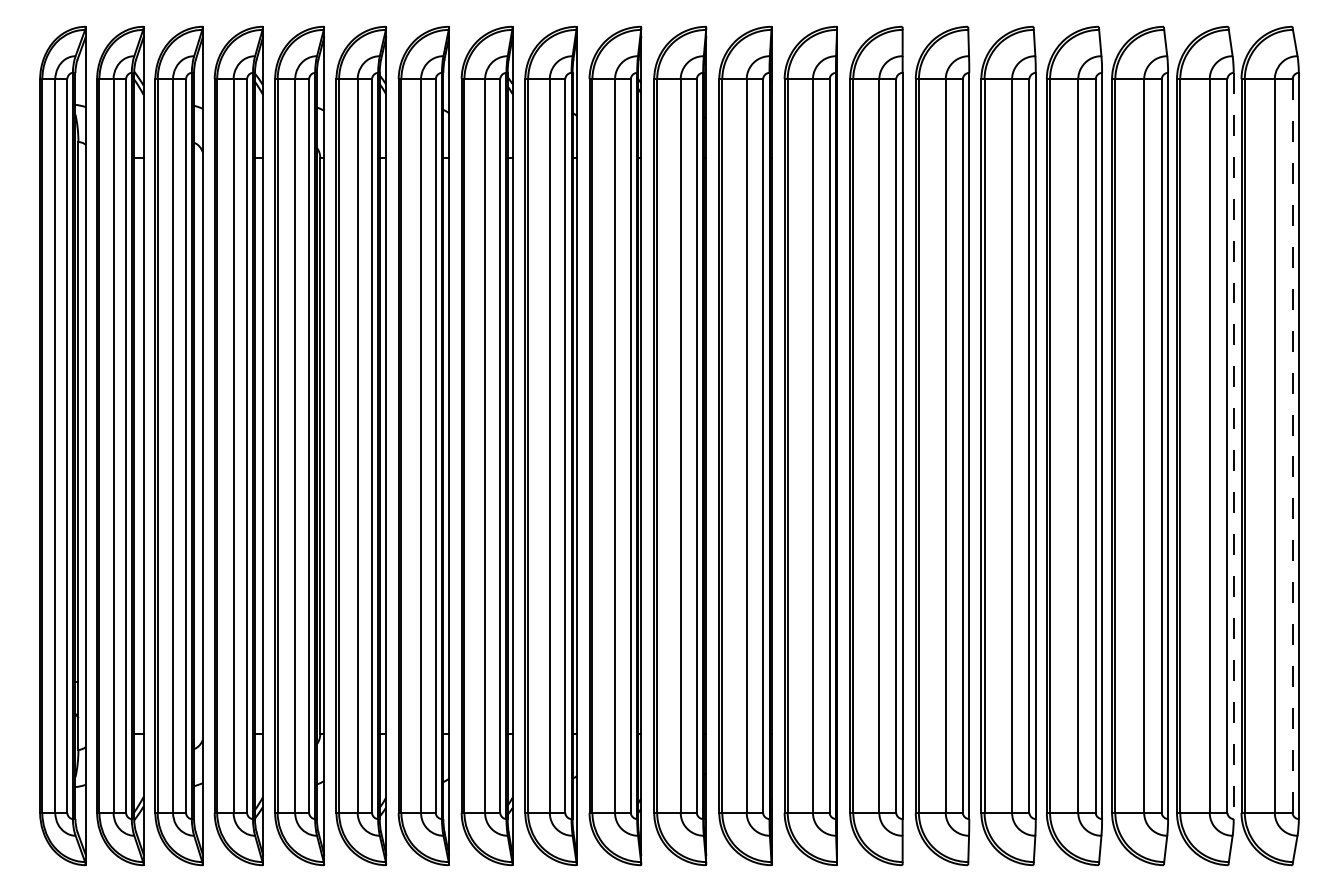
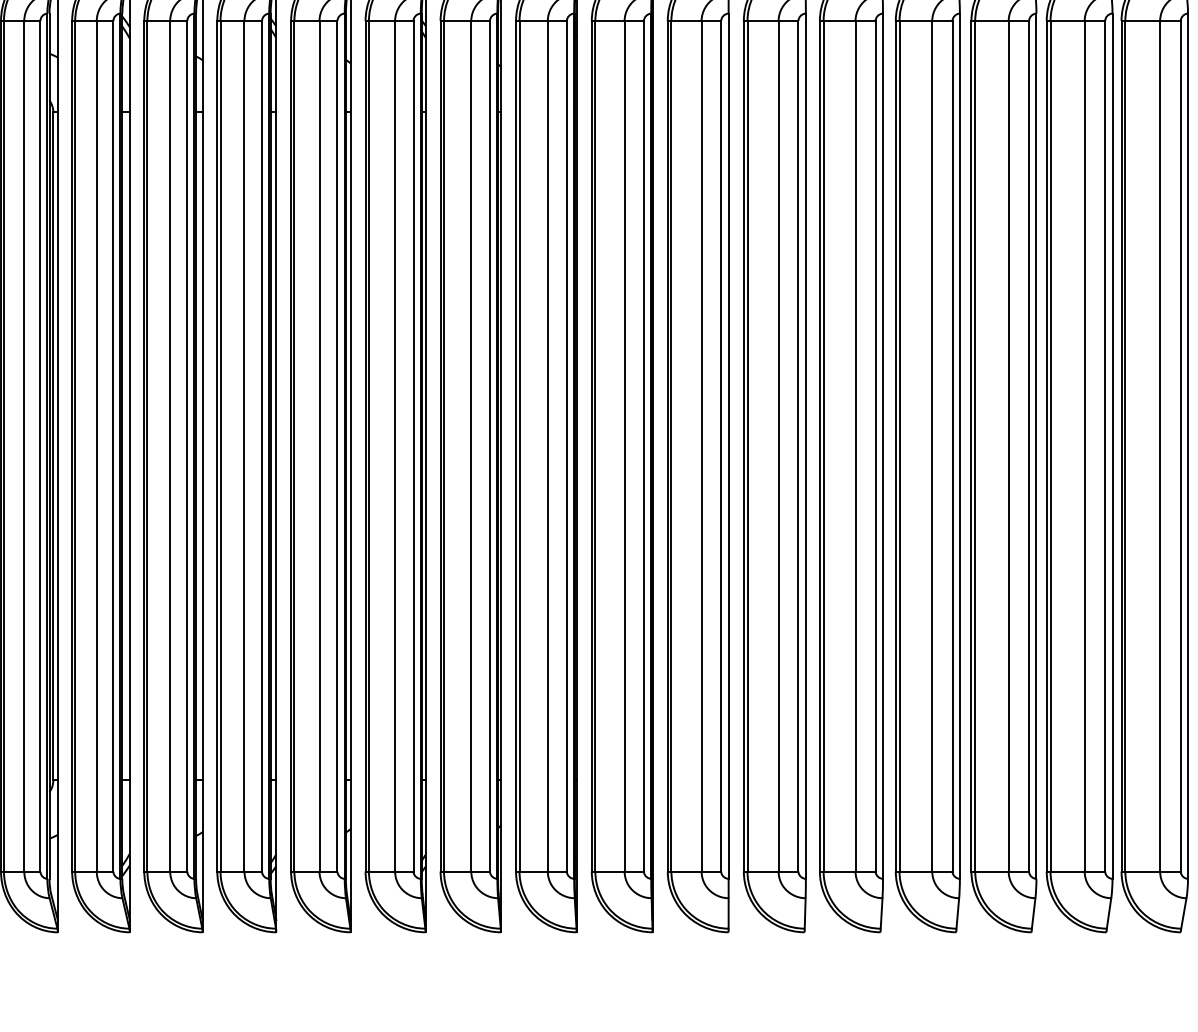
line: (1233, 446) -> (1112, 446), dashed -> solid
line: (1292, 446) -> (1180, 446), dashed -> solid

